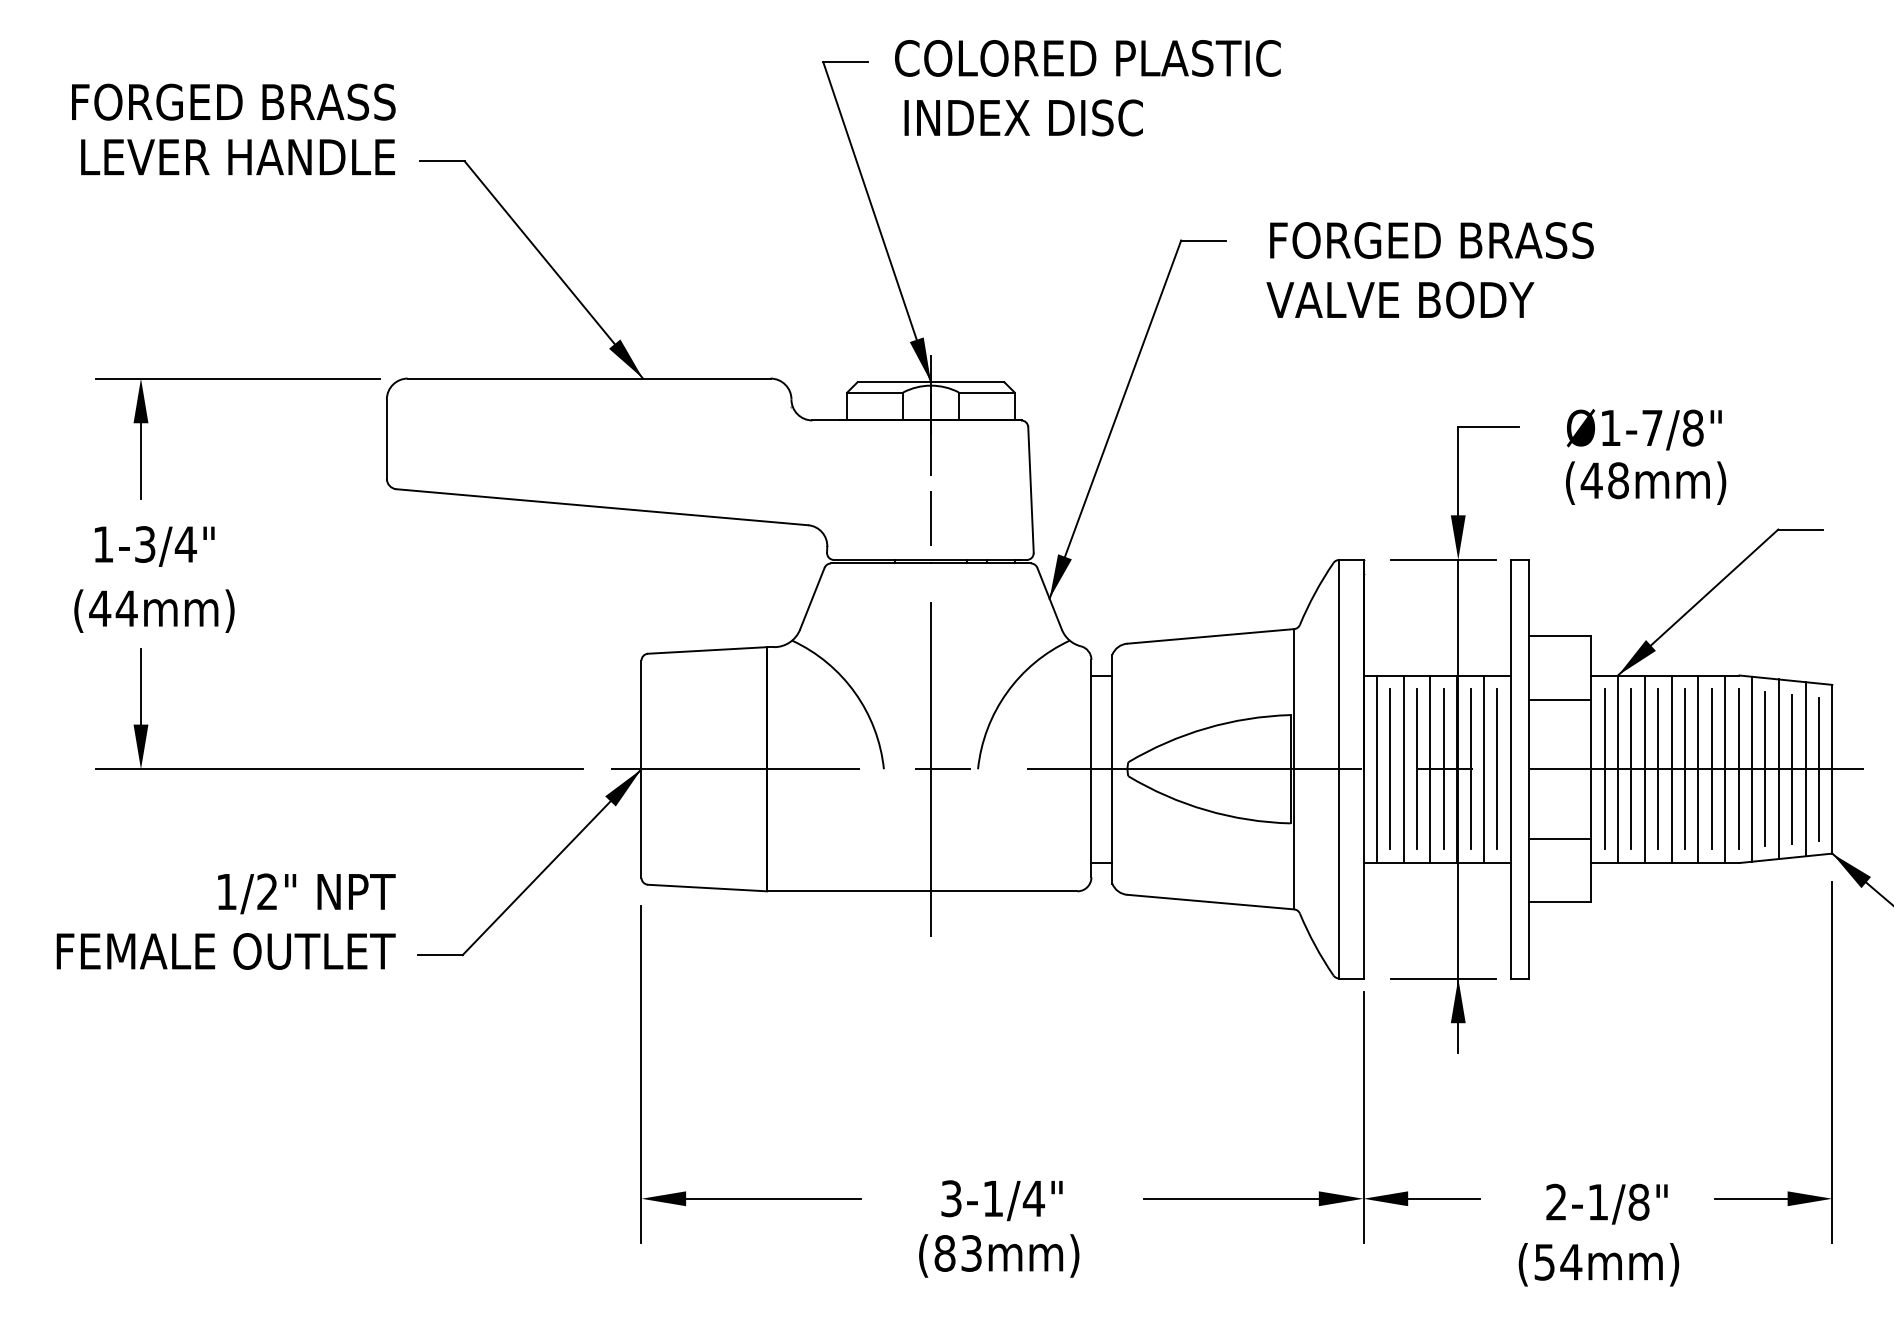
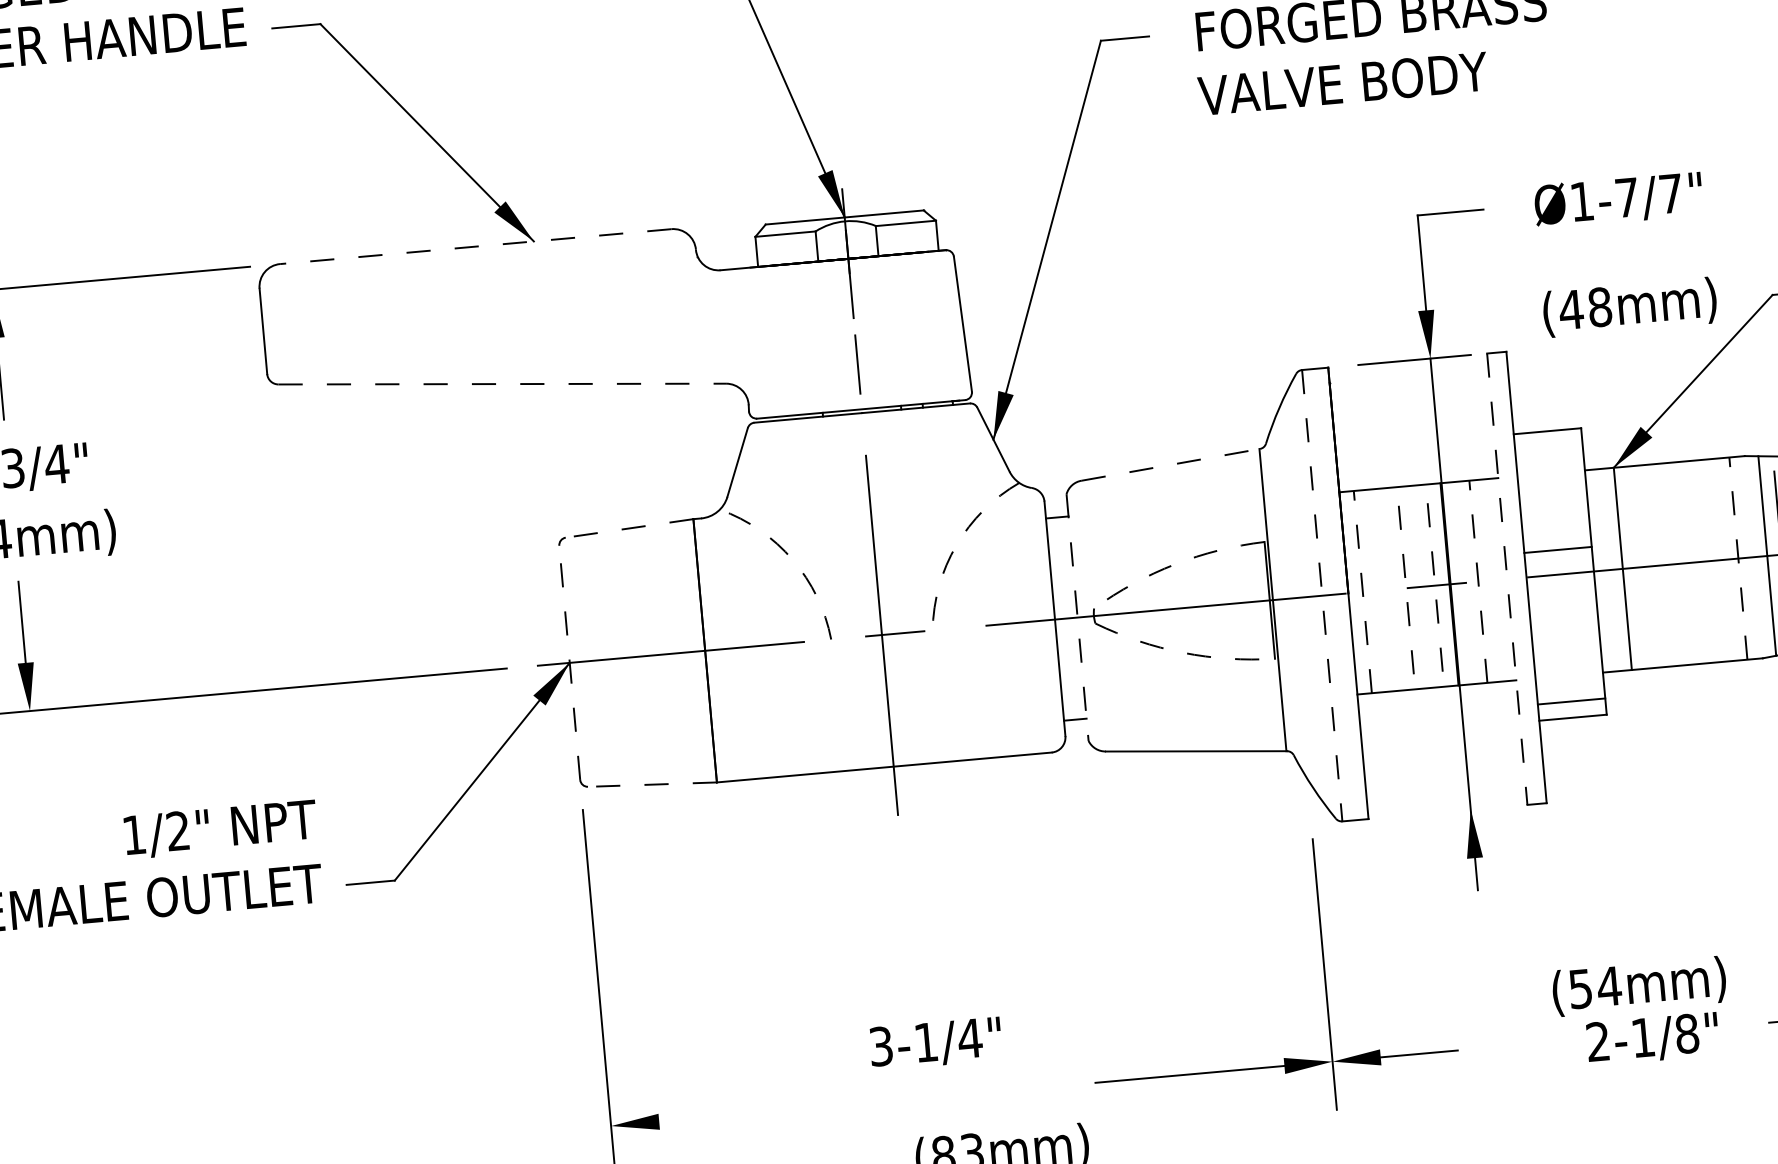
line: (588, 378) -> (475, 246), solid -> dashed
text: (1692, 427) -> (1670, 193), Ø1-7/8" -> Ø1-7/7"
text: (1646, 482) -> (1630, 306), moved
line: (602, 507) -> (502, 384), solid -> dashed
line: (1210, 636) -> (1170, 464), solid -> dashed
line: (707, 650) -> (629, 528), solid -> dashed
arc: (855, 692) -> (793, 559), solid -> dashed
arc: (1006, 692) -> (956, 544), solid -> dashed
line: (1559, 699) -> (1557, 549), moved
arc: (1206, 728) -> (1175, 564), solid -> dashed
line: (641, 769) -> (569, 663), solid -> dashed
line: (1112, 769) -> (1077, 617), solid -> dashed
line: (1339, 769) -> (1322, 595), solid -> dashed
line: (1376, 769) -> (1362, 592), solid -> dashed
line: (1390, 769) -> (1377, 591), removed
line: (1403, 769) -> (1391, 589), removed
line: (1417, 769) -> (1406, 588), solid -> dashed
line: (1430, 769) -> (1420, 587), removed
line: (1443, 769) -> (1434, 585), solid -> dashed
line: (1470, 769) -> (1463, 583), removed
line: (1484, 769) -> (1478, 582), solid -> dashed
line: (1497, 769) -> (1492, 580), removed
line: (1510, 769) -> (1506, 579), solid -> dashed
line: (1604, 769) -> (1608, 570), removed
line: (1631, 769) -> (1637, 567), removed
line: (1644, 769) -> (1651, 566), removed
line: (1658, 769) -> (1666, 565), removed
line: (1671, 769) -> (1680, 564), removed
line: (1684, 769) -> (1694, 562), removed
line: (1698, 769) -> (1709, 561), removed
line: (1711, 769) -> (1723, 560), removed
line: (1725, 769) -> (1738, 558), solid -> dashed
line: (1738, 769) -> (1752, 557), removed
arc: (1206, 810) -> (1183, 652), solid -> dashed
line: (1559, 839) -> (1571, 702), moved
line: (707, 888) -> (652, 785), solid -> dashed
line: (1443, 978) -> (1454, 811), removed
part: (1363, 1117) -> (1324, 974), moved
line: (773, 1198) -> (753, 1113), removed
text: (1001, 1200) -> (935, 1043), moved
text: (1598, 1264) -> (1638, 986), moved

